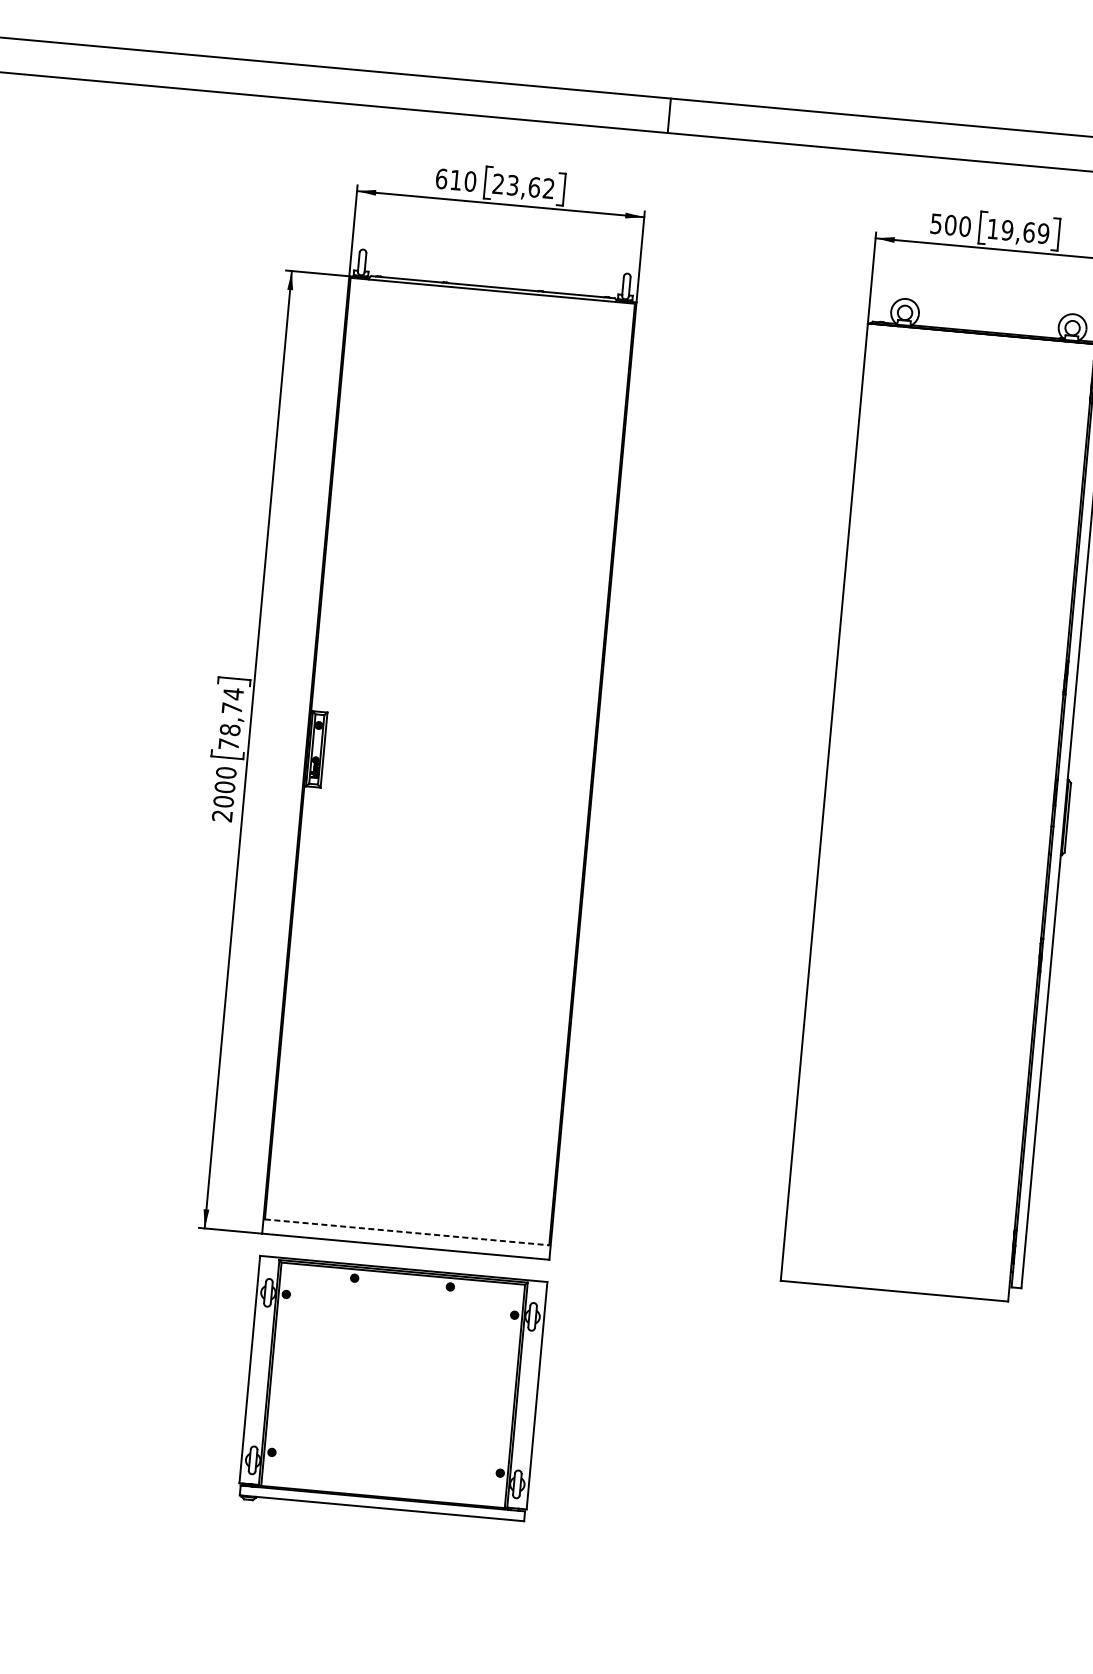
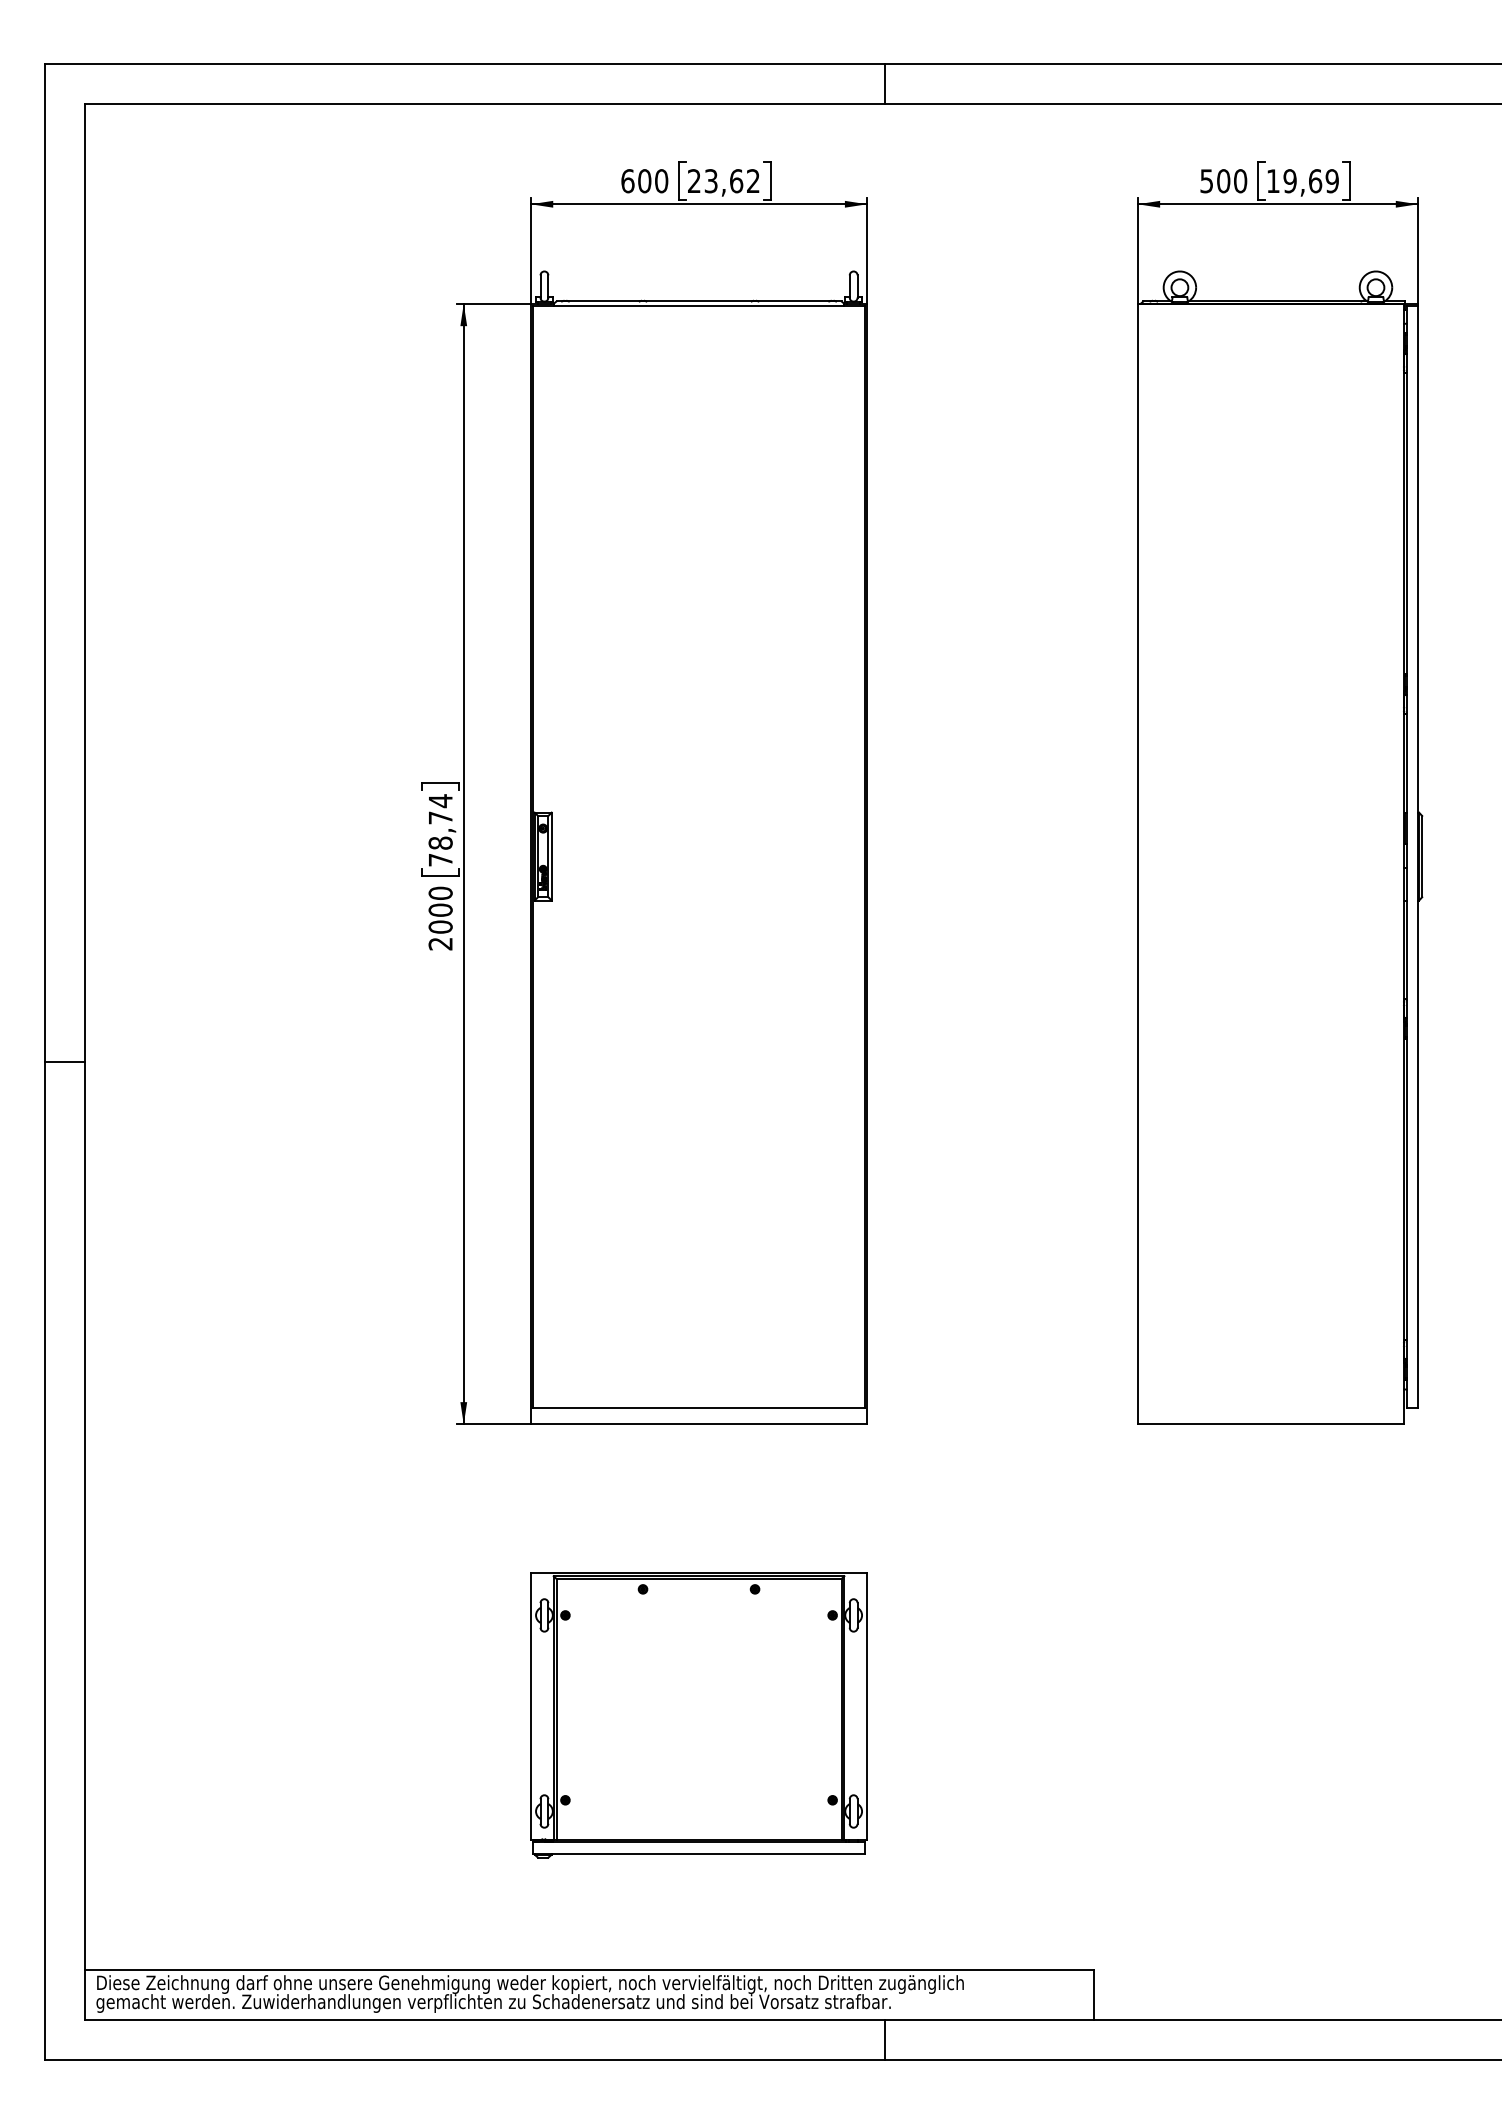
text: (455, 180) -> (644, 181), 610 -> 600
line: (407, 1232) -> (699, 1407), dashed -> solid
part: (392, 1390) -> (698, 1715), moved

